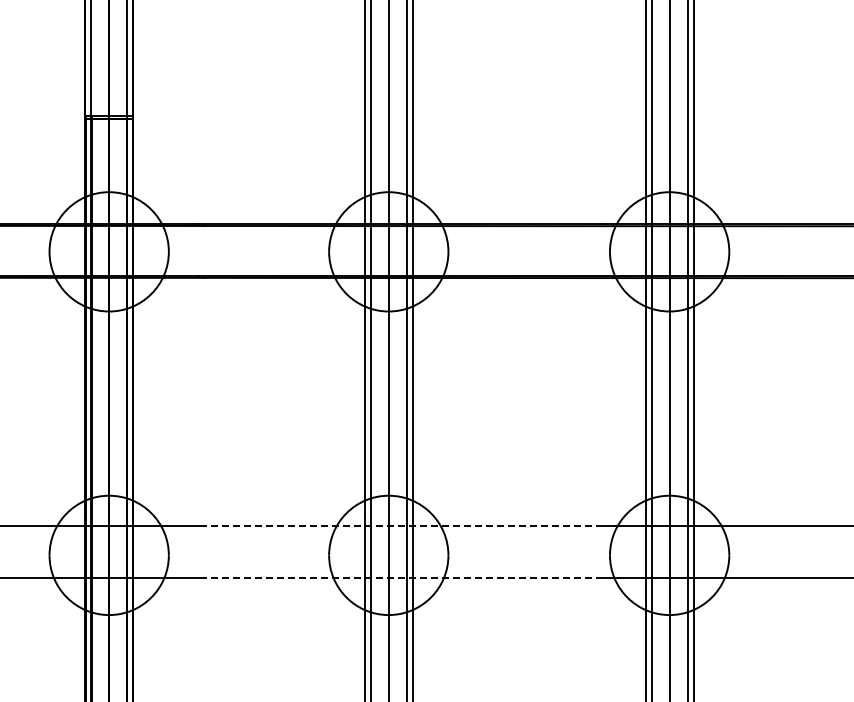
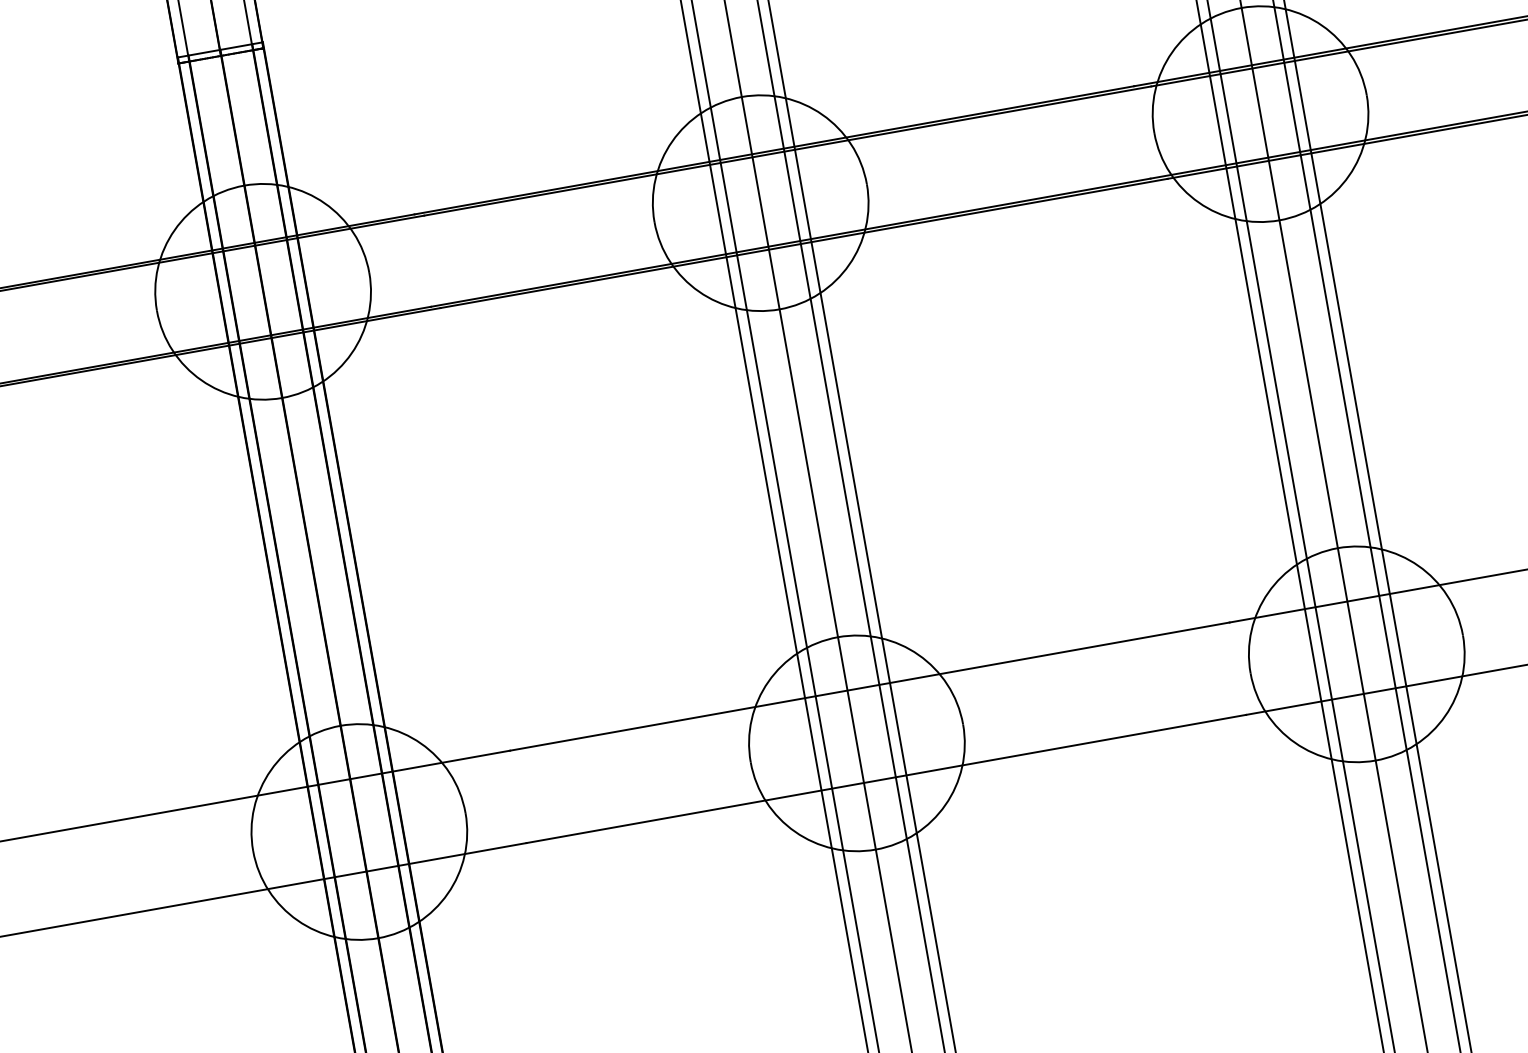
line: (400, 525) -> (868, 686), dashed -> solid
line: (400, 577) -> (884, 779), dashed -> solid

